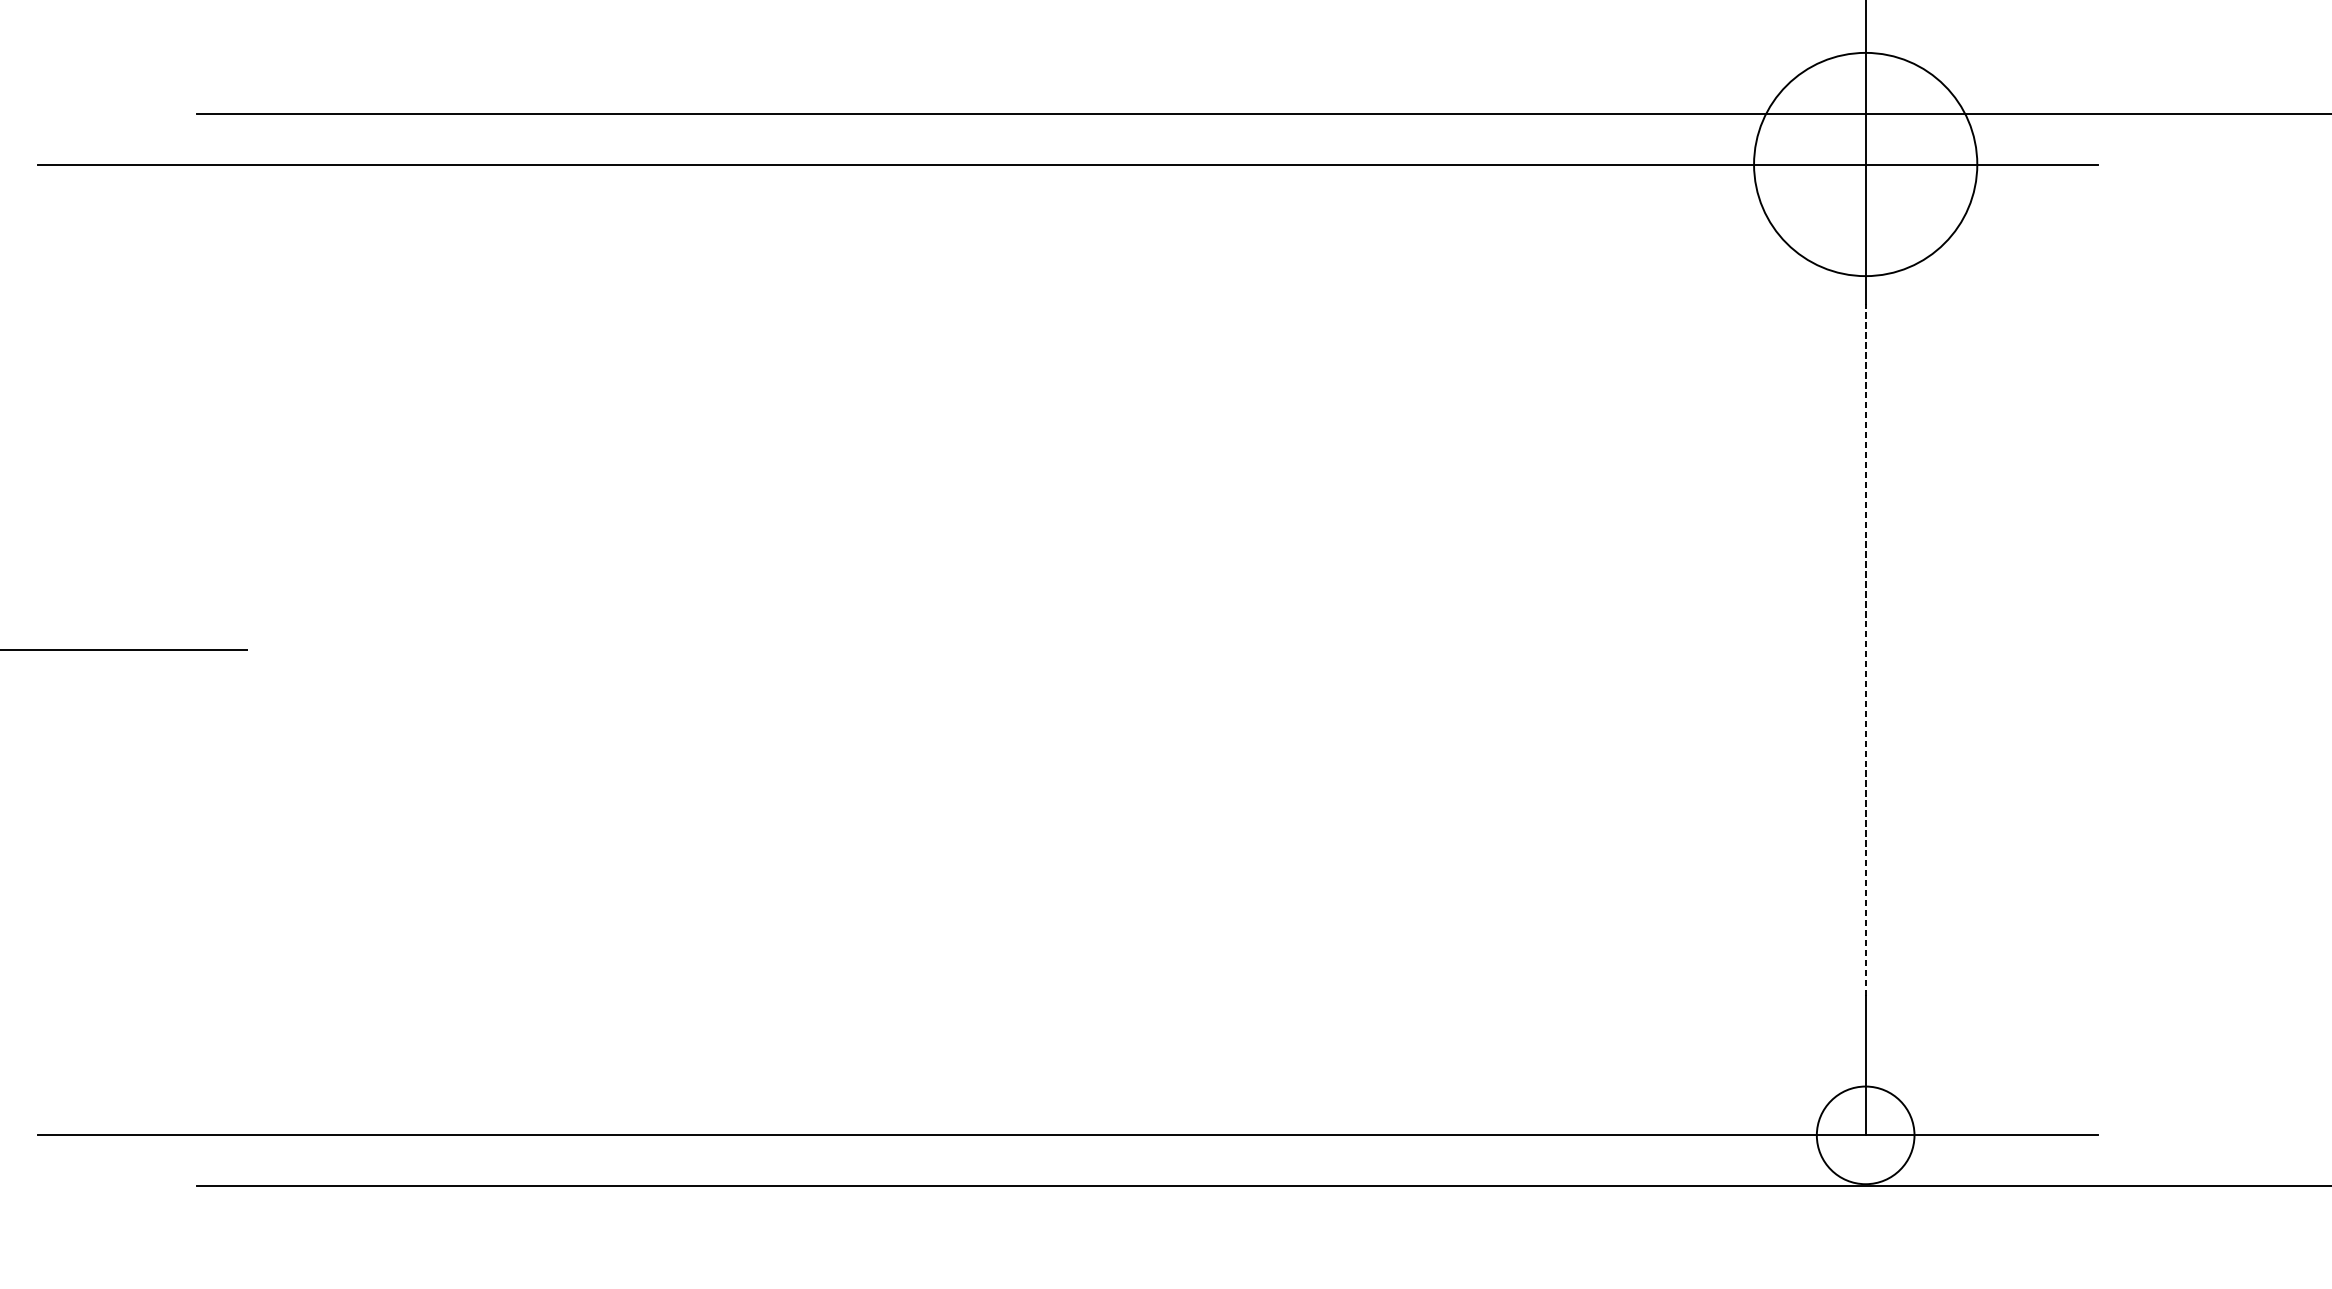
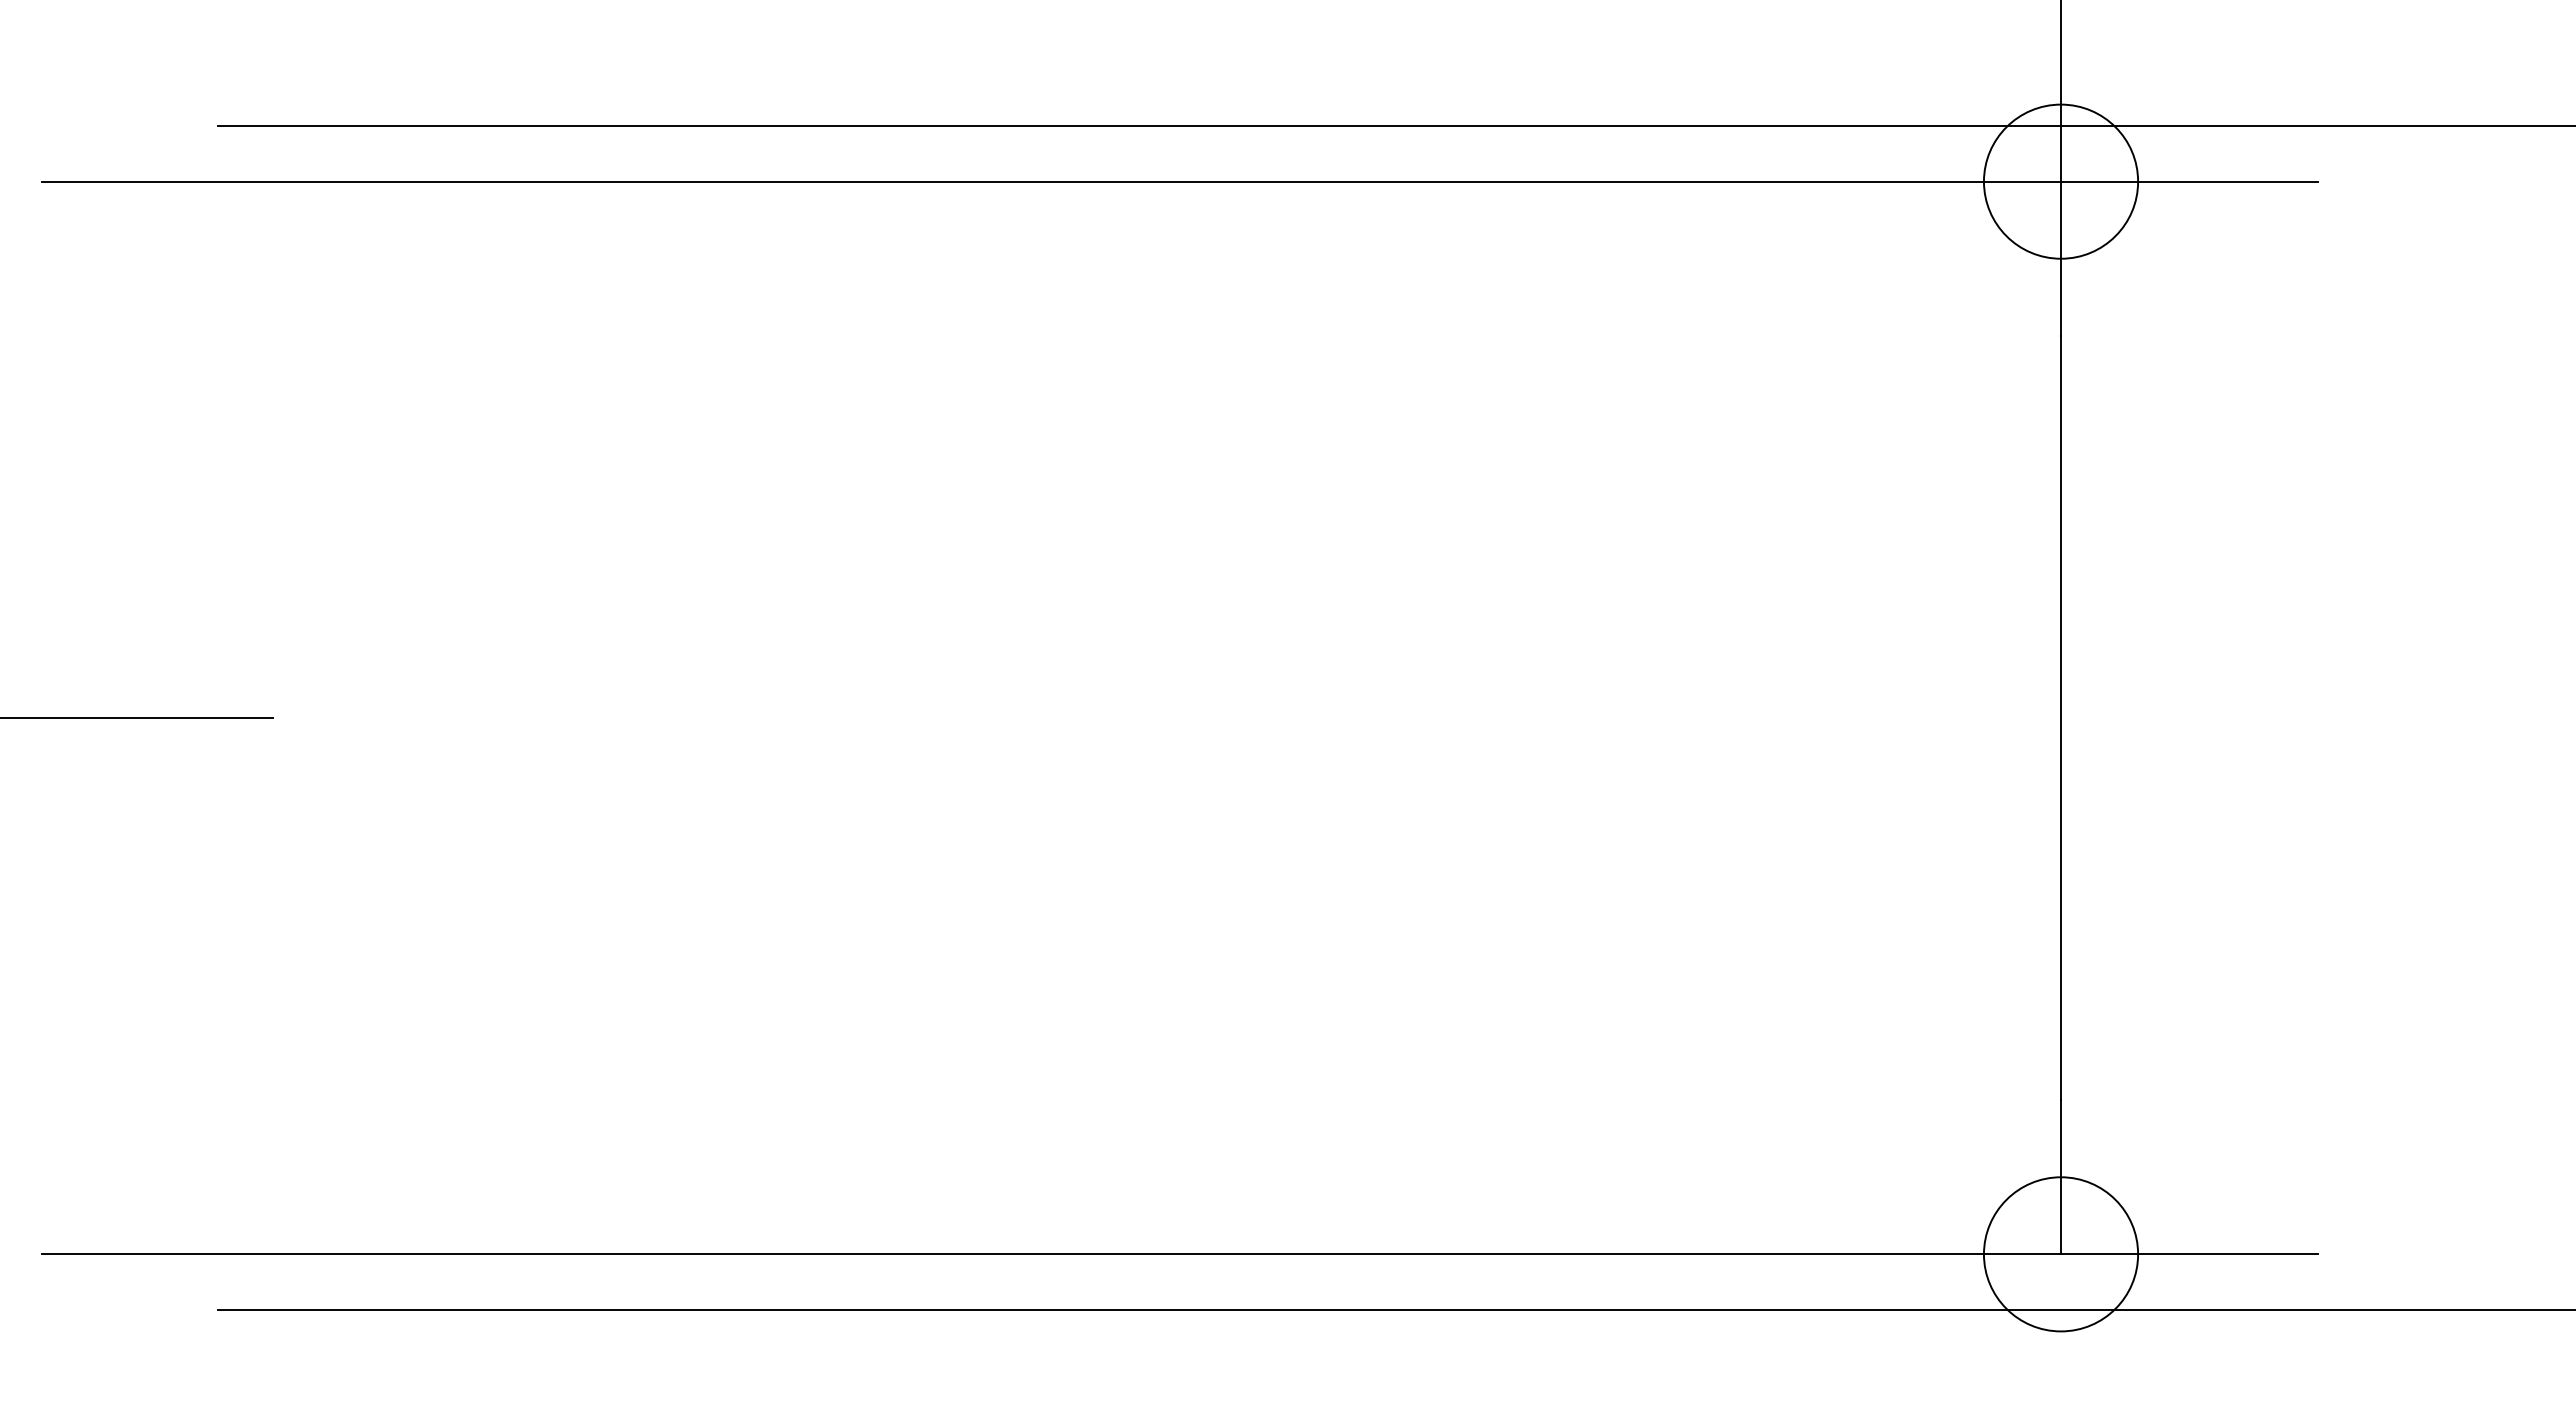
circle: (1865, 164) -> (2060, 181), size x0.62
line: (1866, 649) -> (2061, 717), dashed -> solid
circle: (1865, 1135) -> (2060, 1254), size x1.43

